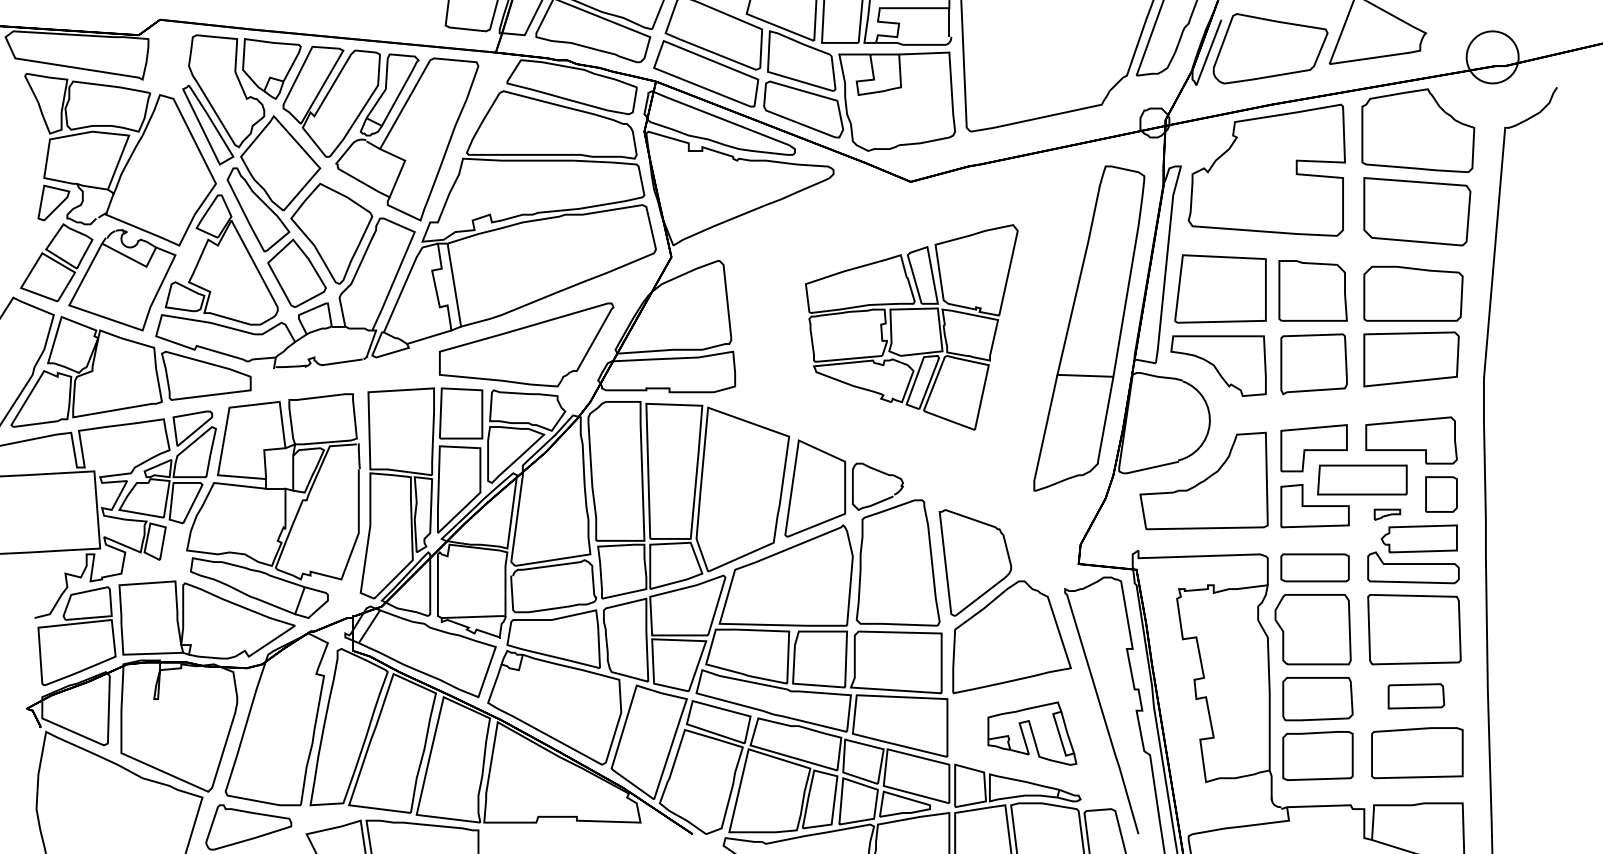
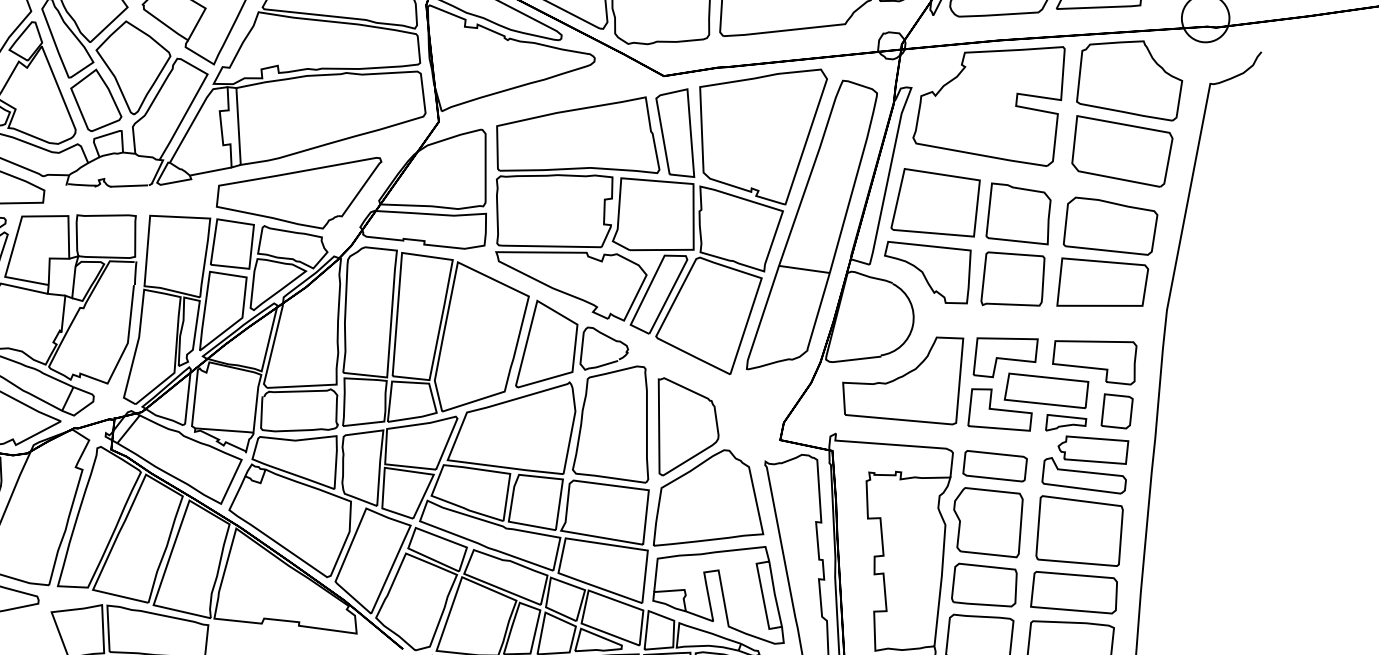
part: (911, 327) -> (650, 208), size x1.67
part: (1387, 514) -> (1066, 424), size x1.67
part: (1416, 696) -> (1075, 593), size x1.67
part: (1032, 733) -> (722, 589), size x1.67

